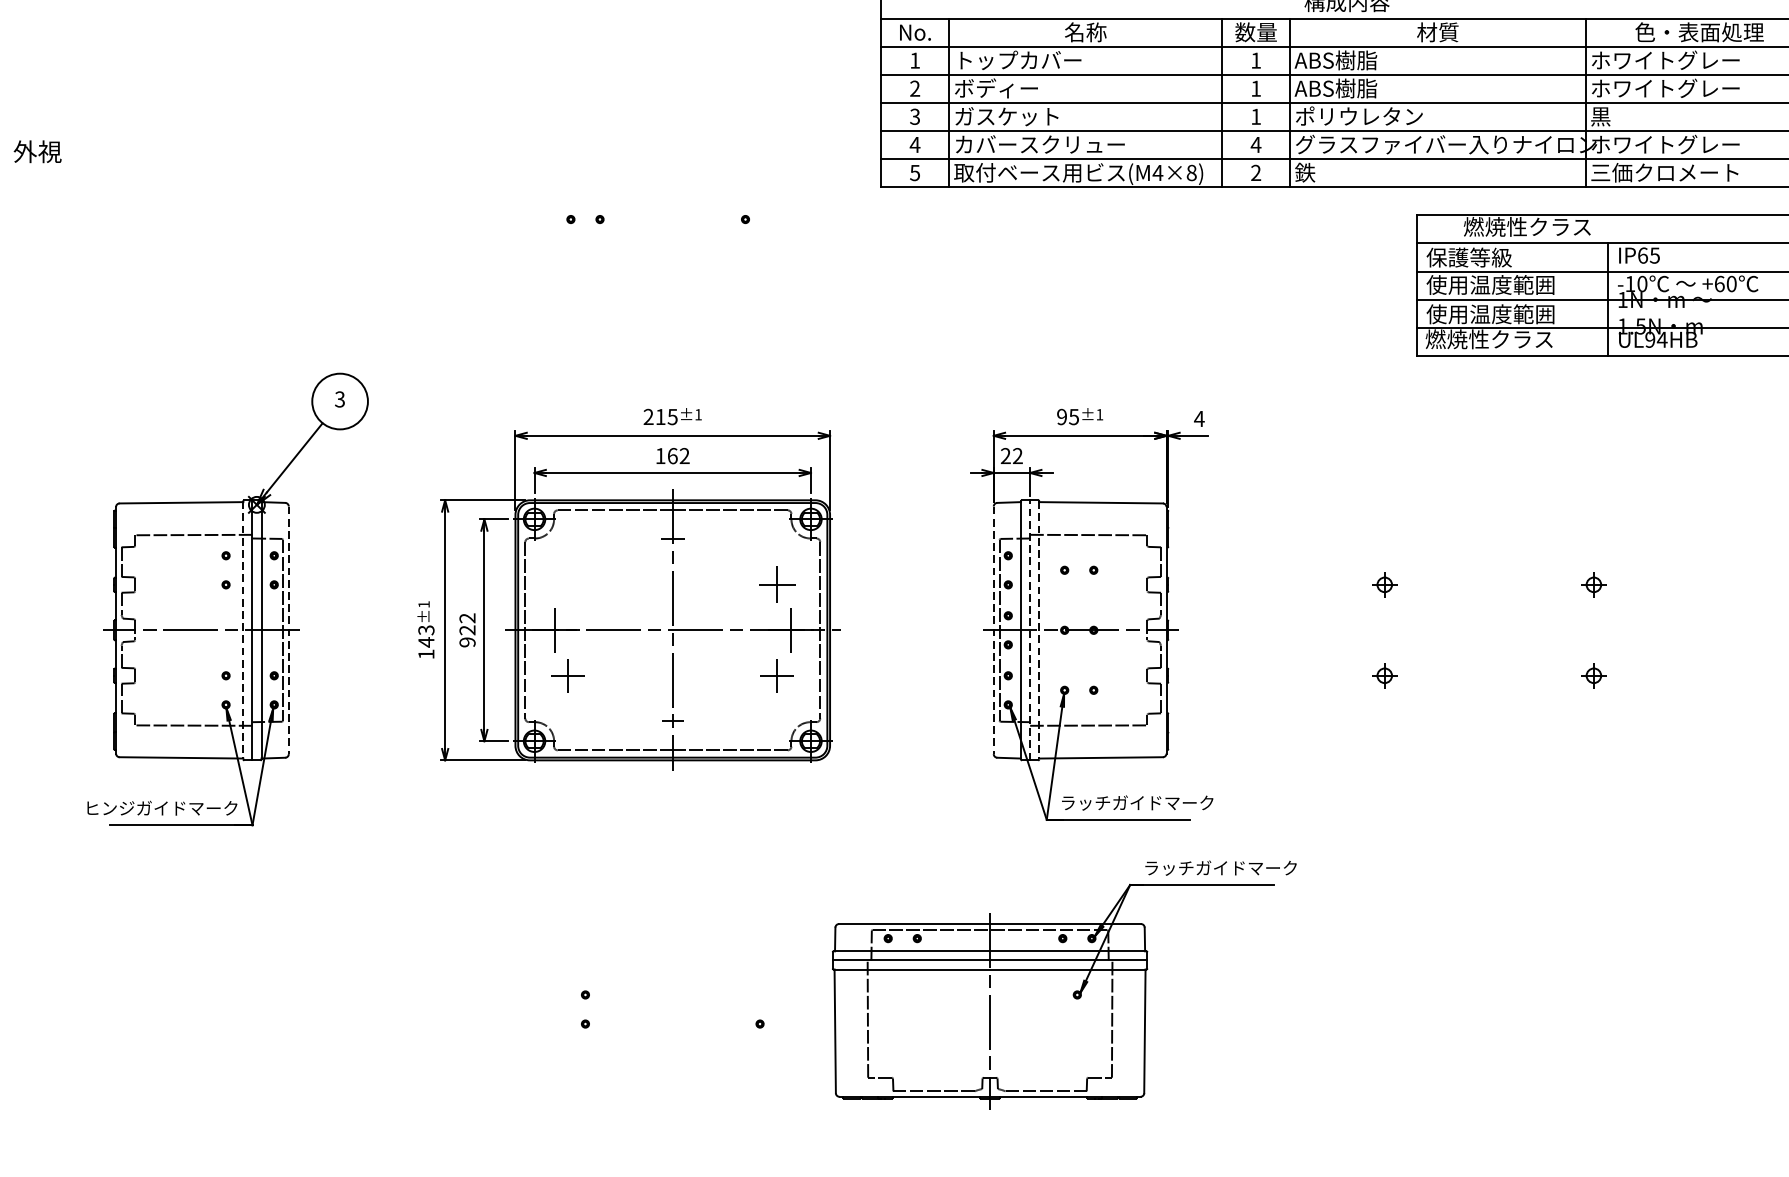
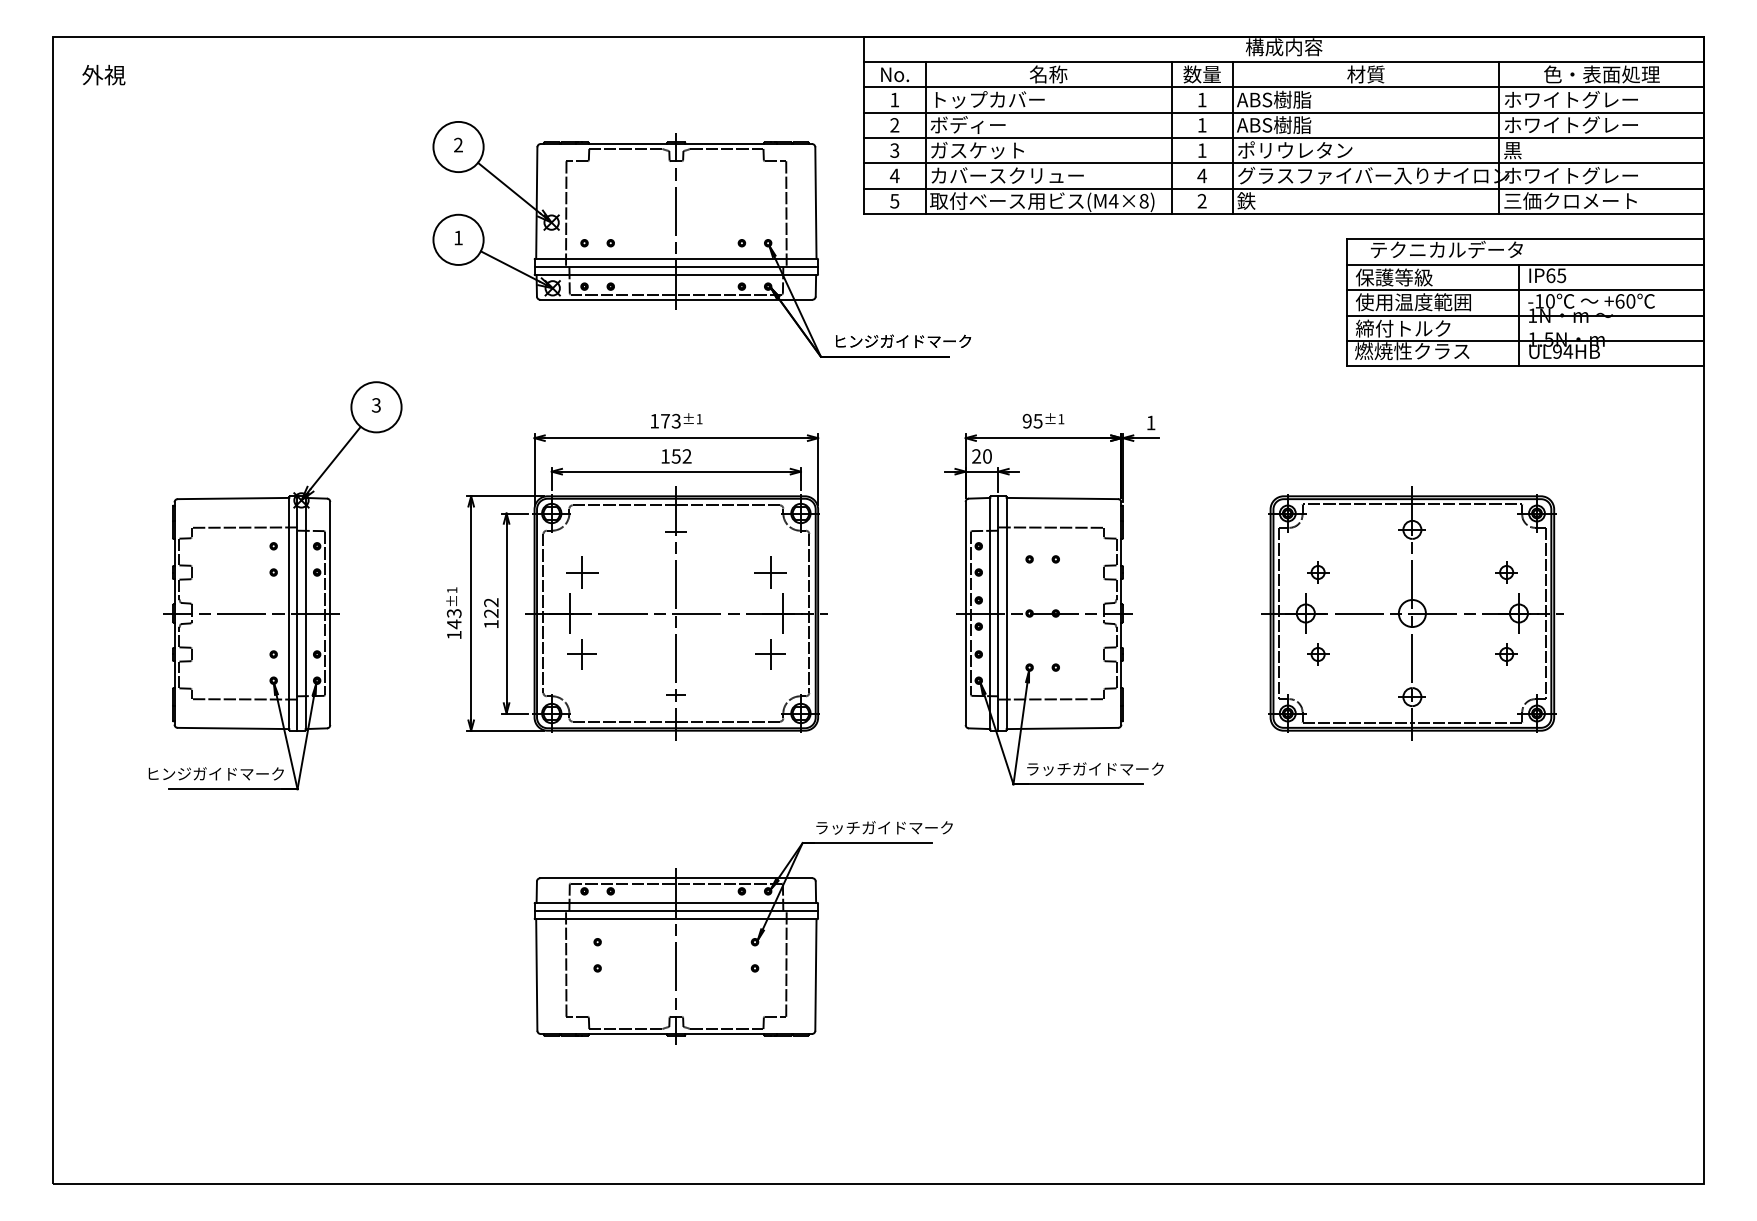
text: (37, 151) -> (103, 74), moved
part: (700, 215) -> (701, 239), added
text: (1527, 226) -> (1446, 249), 燃焼性クラス -> テクニカルデータ
text: (1489, 314) -> (1412, 328), 使用温度範囲 -> 締付トルク
text: (660, 416) -> (665, 420), 215 -> 173
text: (1198, 418) -> (1150, 422), 4 -> 1
text: (671, 456) -> (675, 456), 162 -> 152
text: (1017, 456) -> (987, 456), 22 -> 20
part: (568, 584) -> (582, 572), added
line: (289, 630) -> (330, 613), dashed -> solid
line: (993, 630) -> (965, 613), dashed -> solid
line: (1030, 630) -> (998, 613), dashed -> solid
part: (1489, 630) -> (1412, 613), added
line: (243, 631) -> (289, 614), dashed -> solid
line: (1039, 631) -> (1006, 614), dashed -> solid
text: (467, 642) -> (491, 624), 922 -> 122
part: (1063, 984) -> (742, 932), moved

